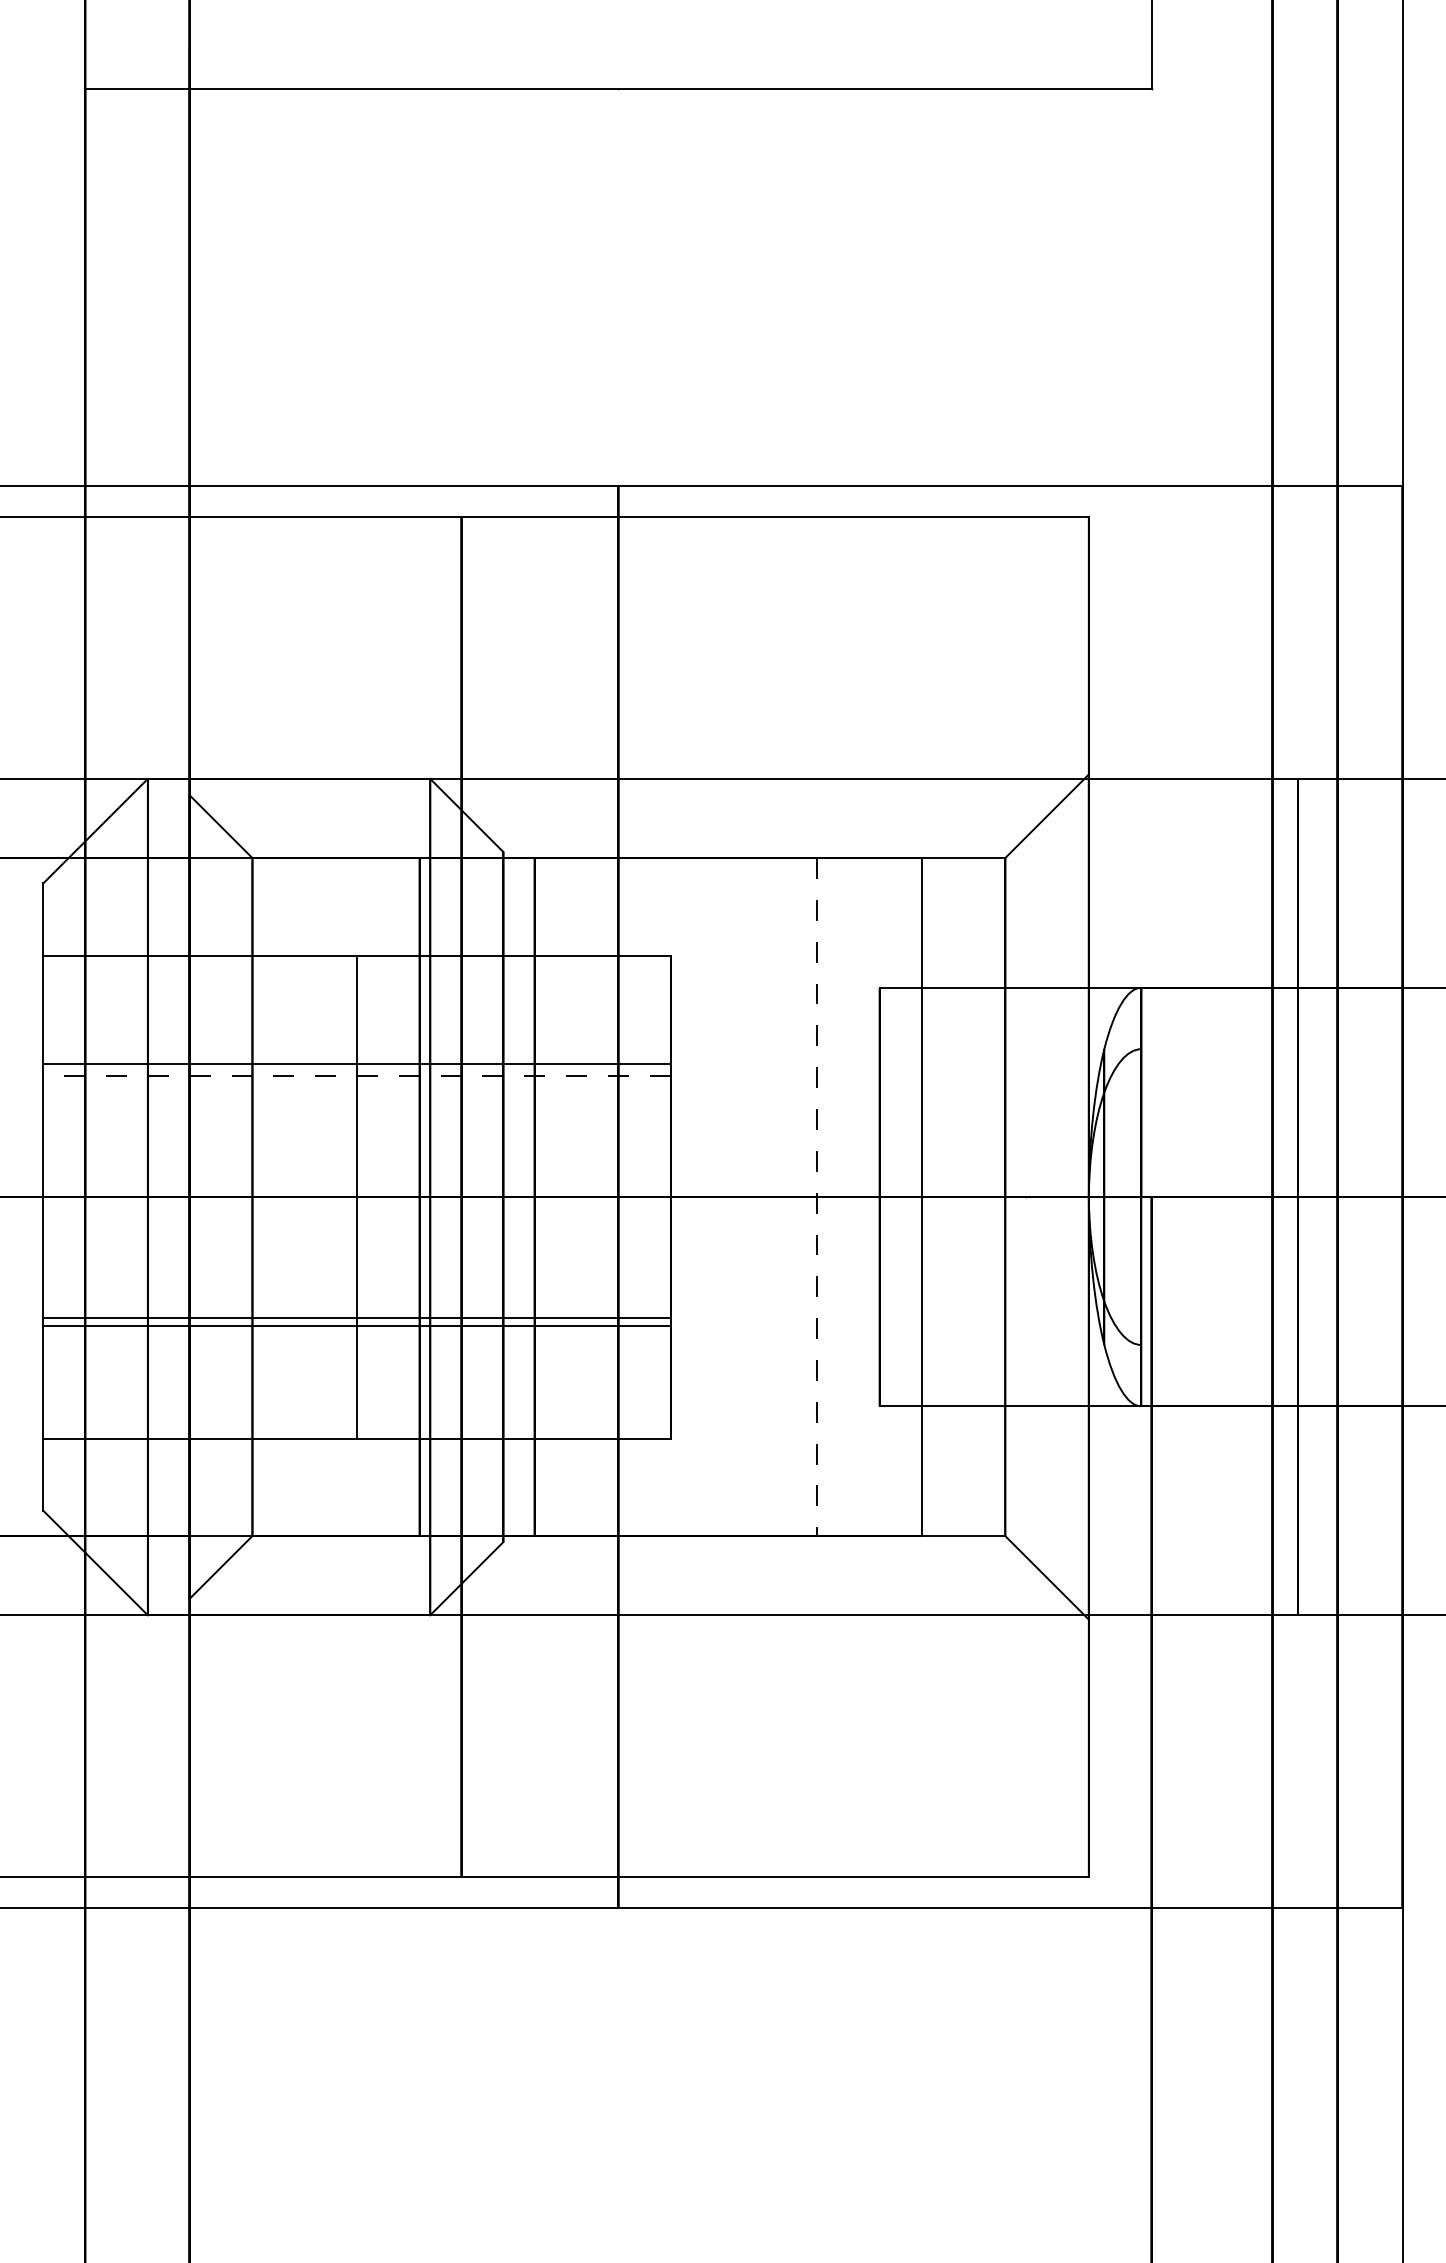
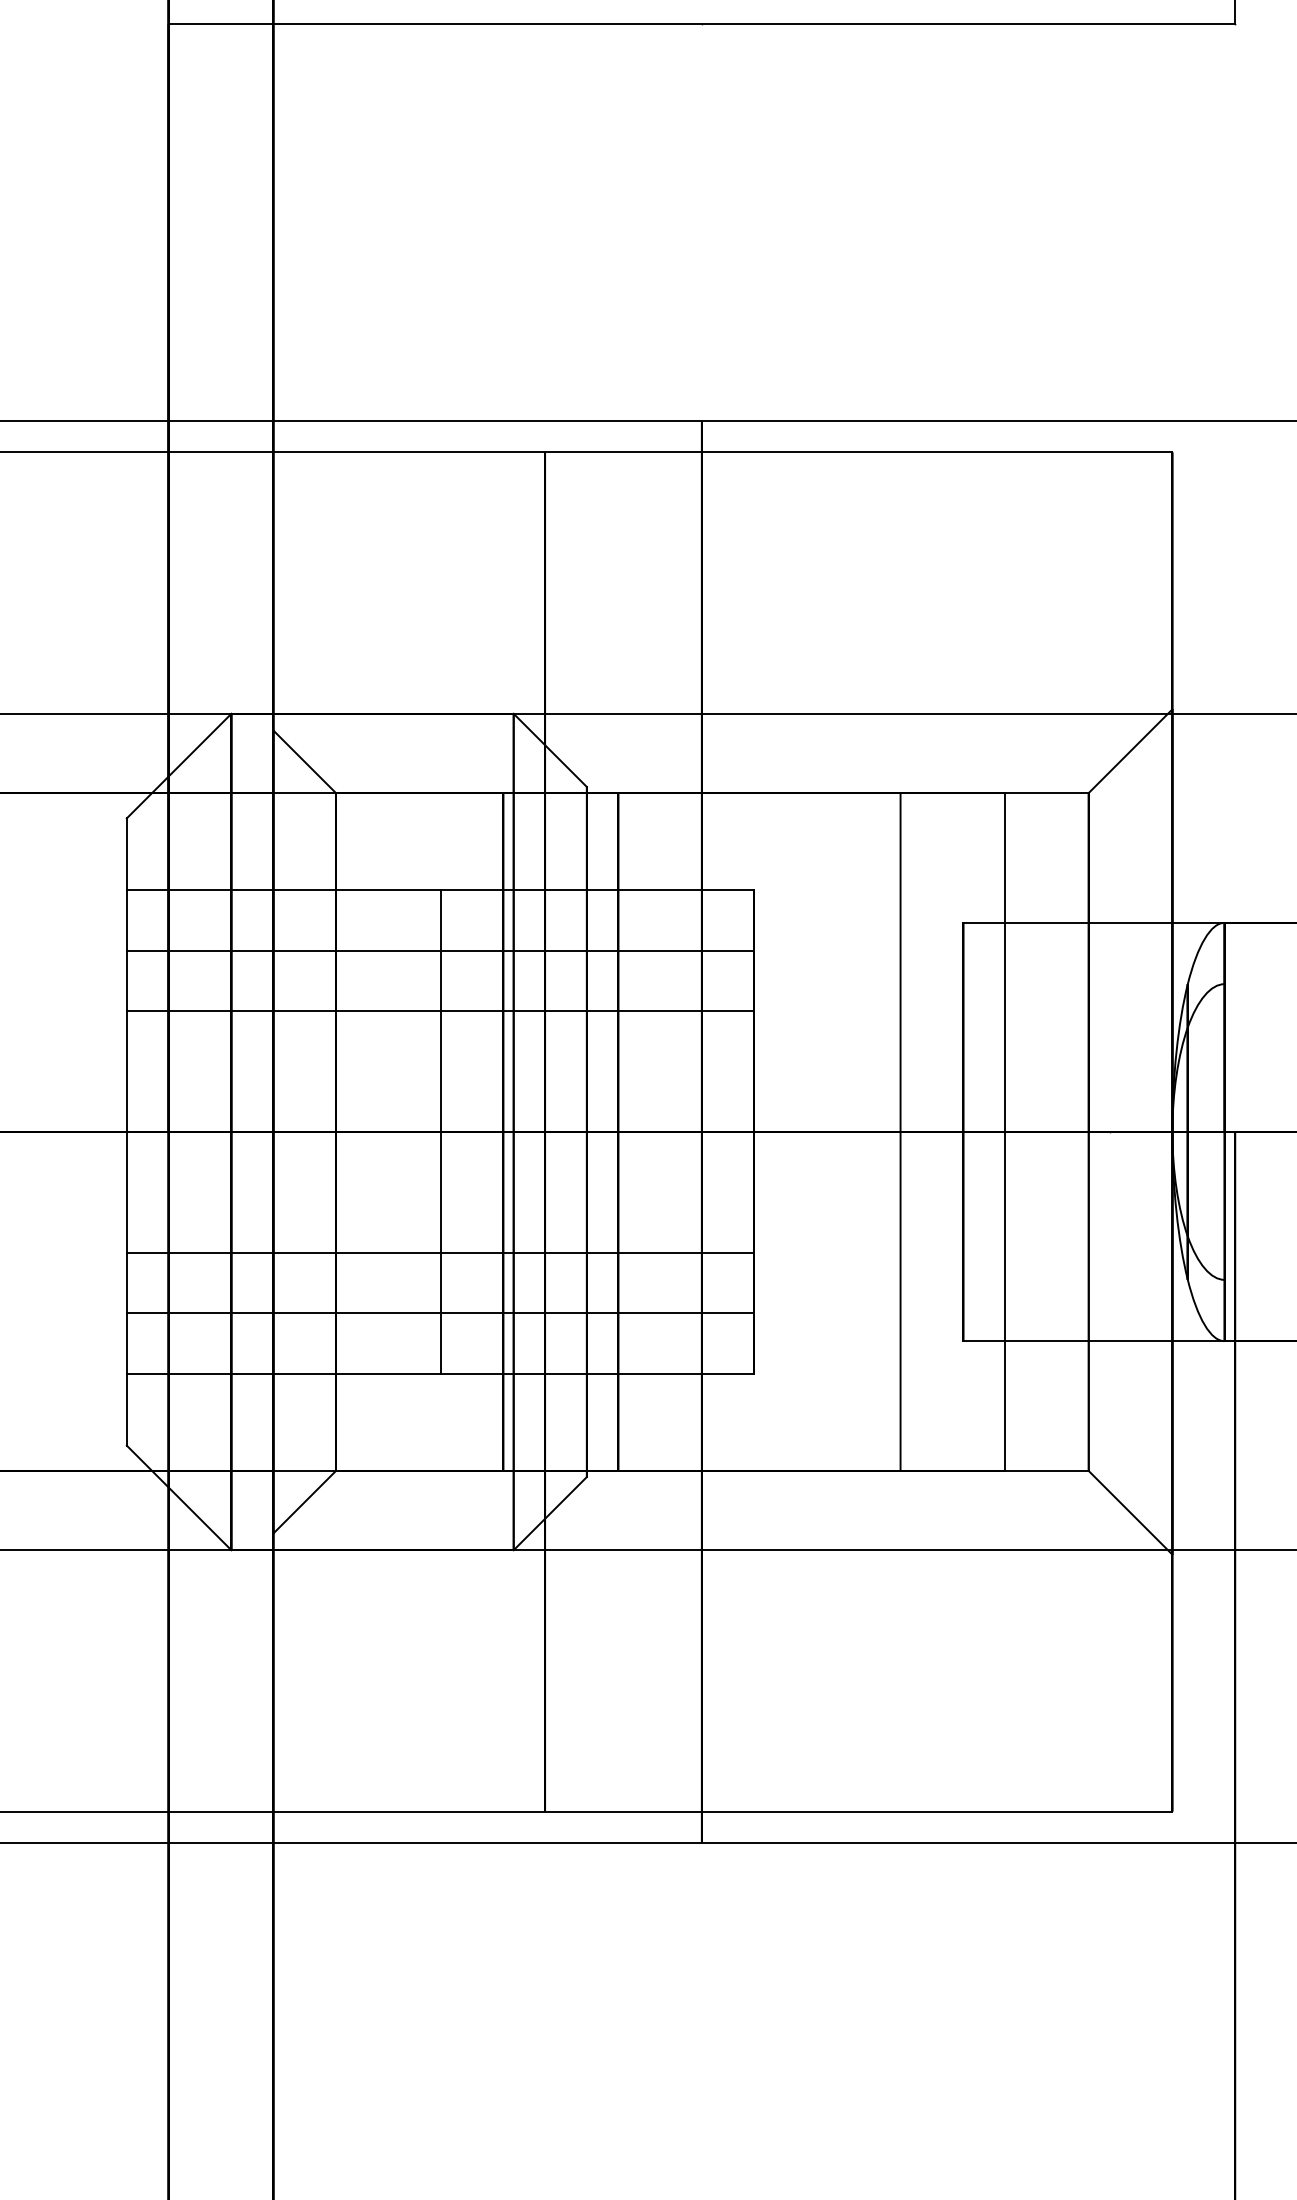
line: (356, 1063) -> (440, 950), moved
line: (357, 1076) -> (441, 1011), dashed -> solid
arc: (817, 1197) -> (901, 1132), dashed -> solid
line: (356, 1326) -> (440, 1313), moved

